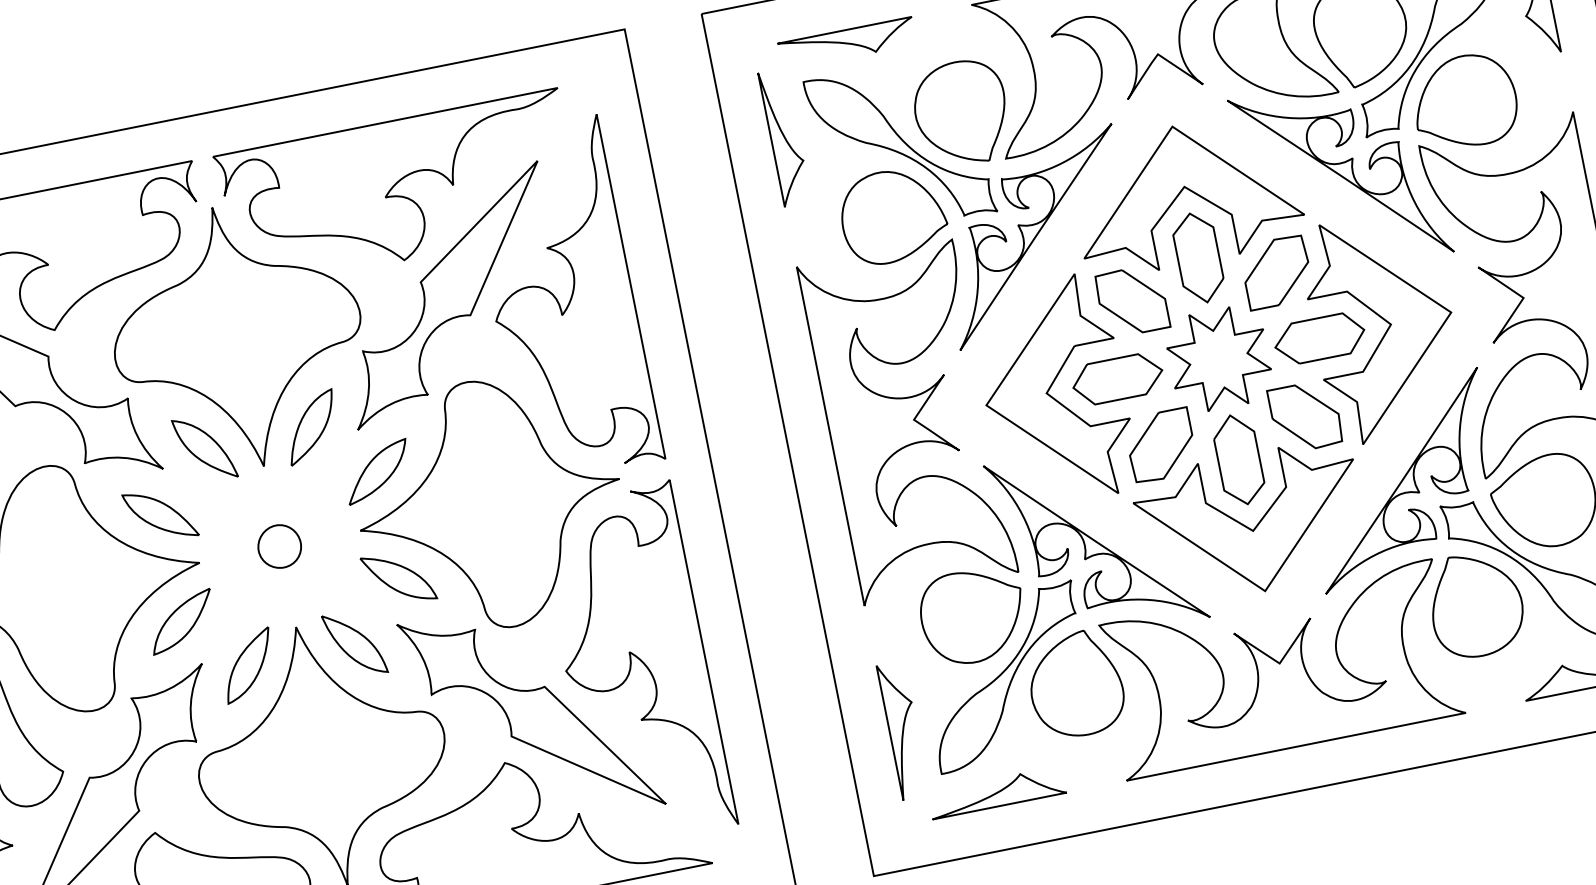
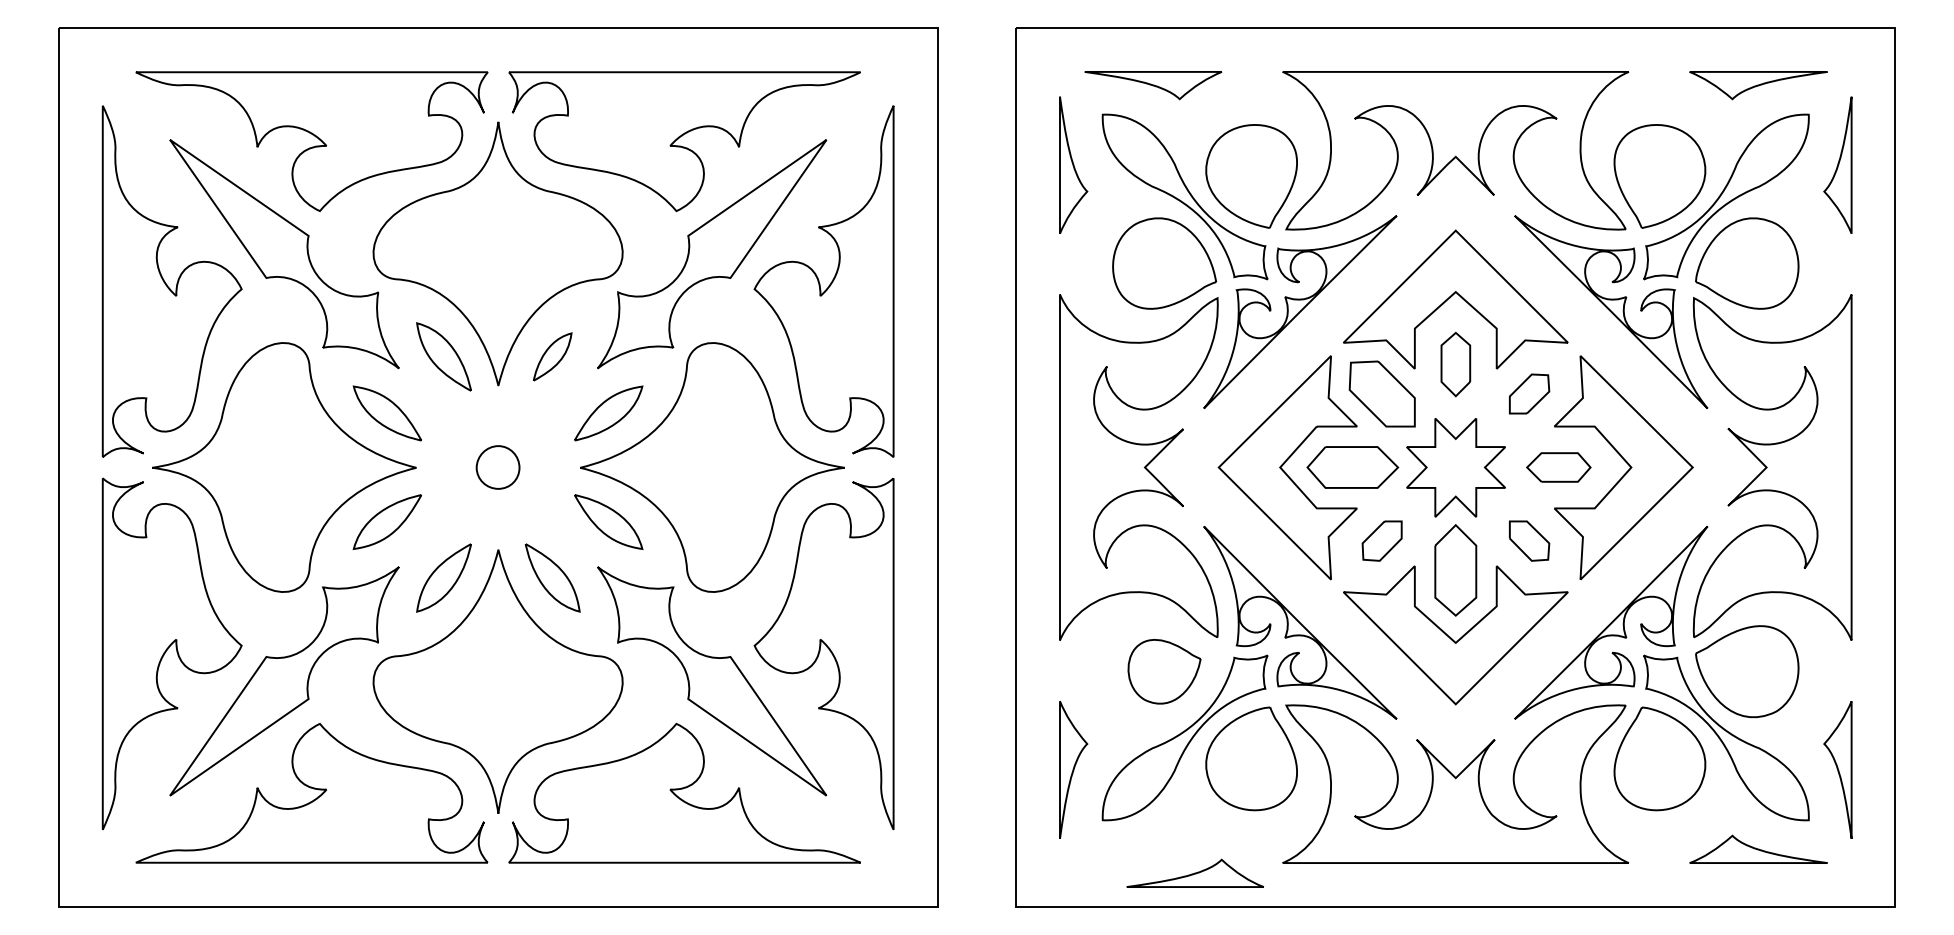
part: (1198, 257) -> (1455, 364), size x0.7
part: (1276, 271) -> (1529, 393), size x0.6
part: (1319, 338) -> (1558, 467), size x0.7
part: (1305, 416) -> (1529, 540), size x0.6
part: (311, 427) -> (552, 356), size x0.7
part: (1160, 445) -> (1381, 540), size x0.6
part: (973, 616) -> (1164, 671), size x0.7
part: (996, 791) -> (1194, 872), moved

